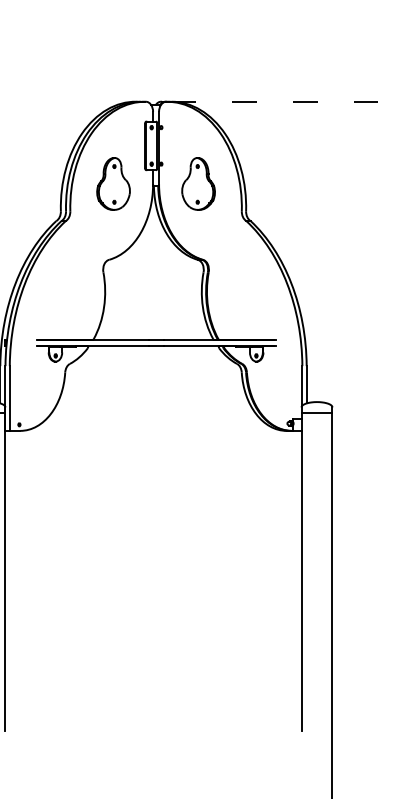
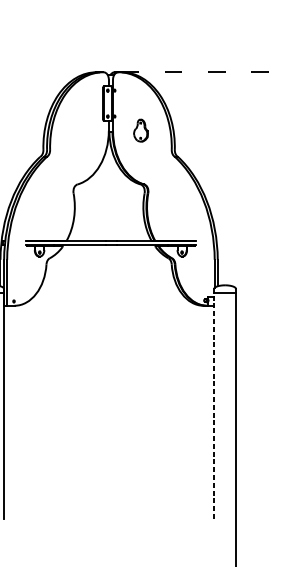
part: (113, 183) -> (80, 130), removed
part: (198, 183) -> (141, 130), size x0.6
line: (301, 571) -> (214, 405), solid -> dashed

